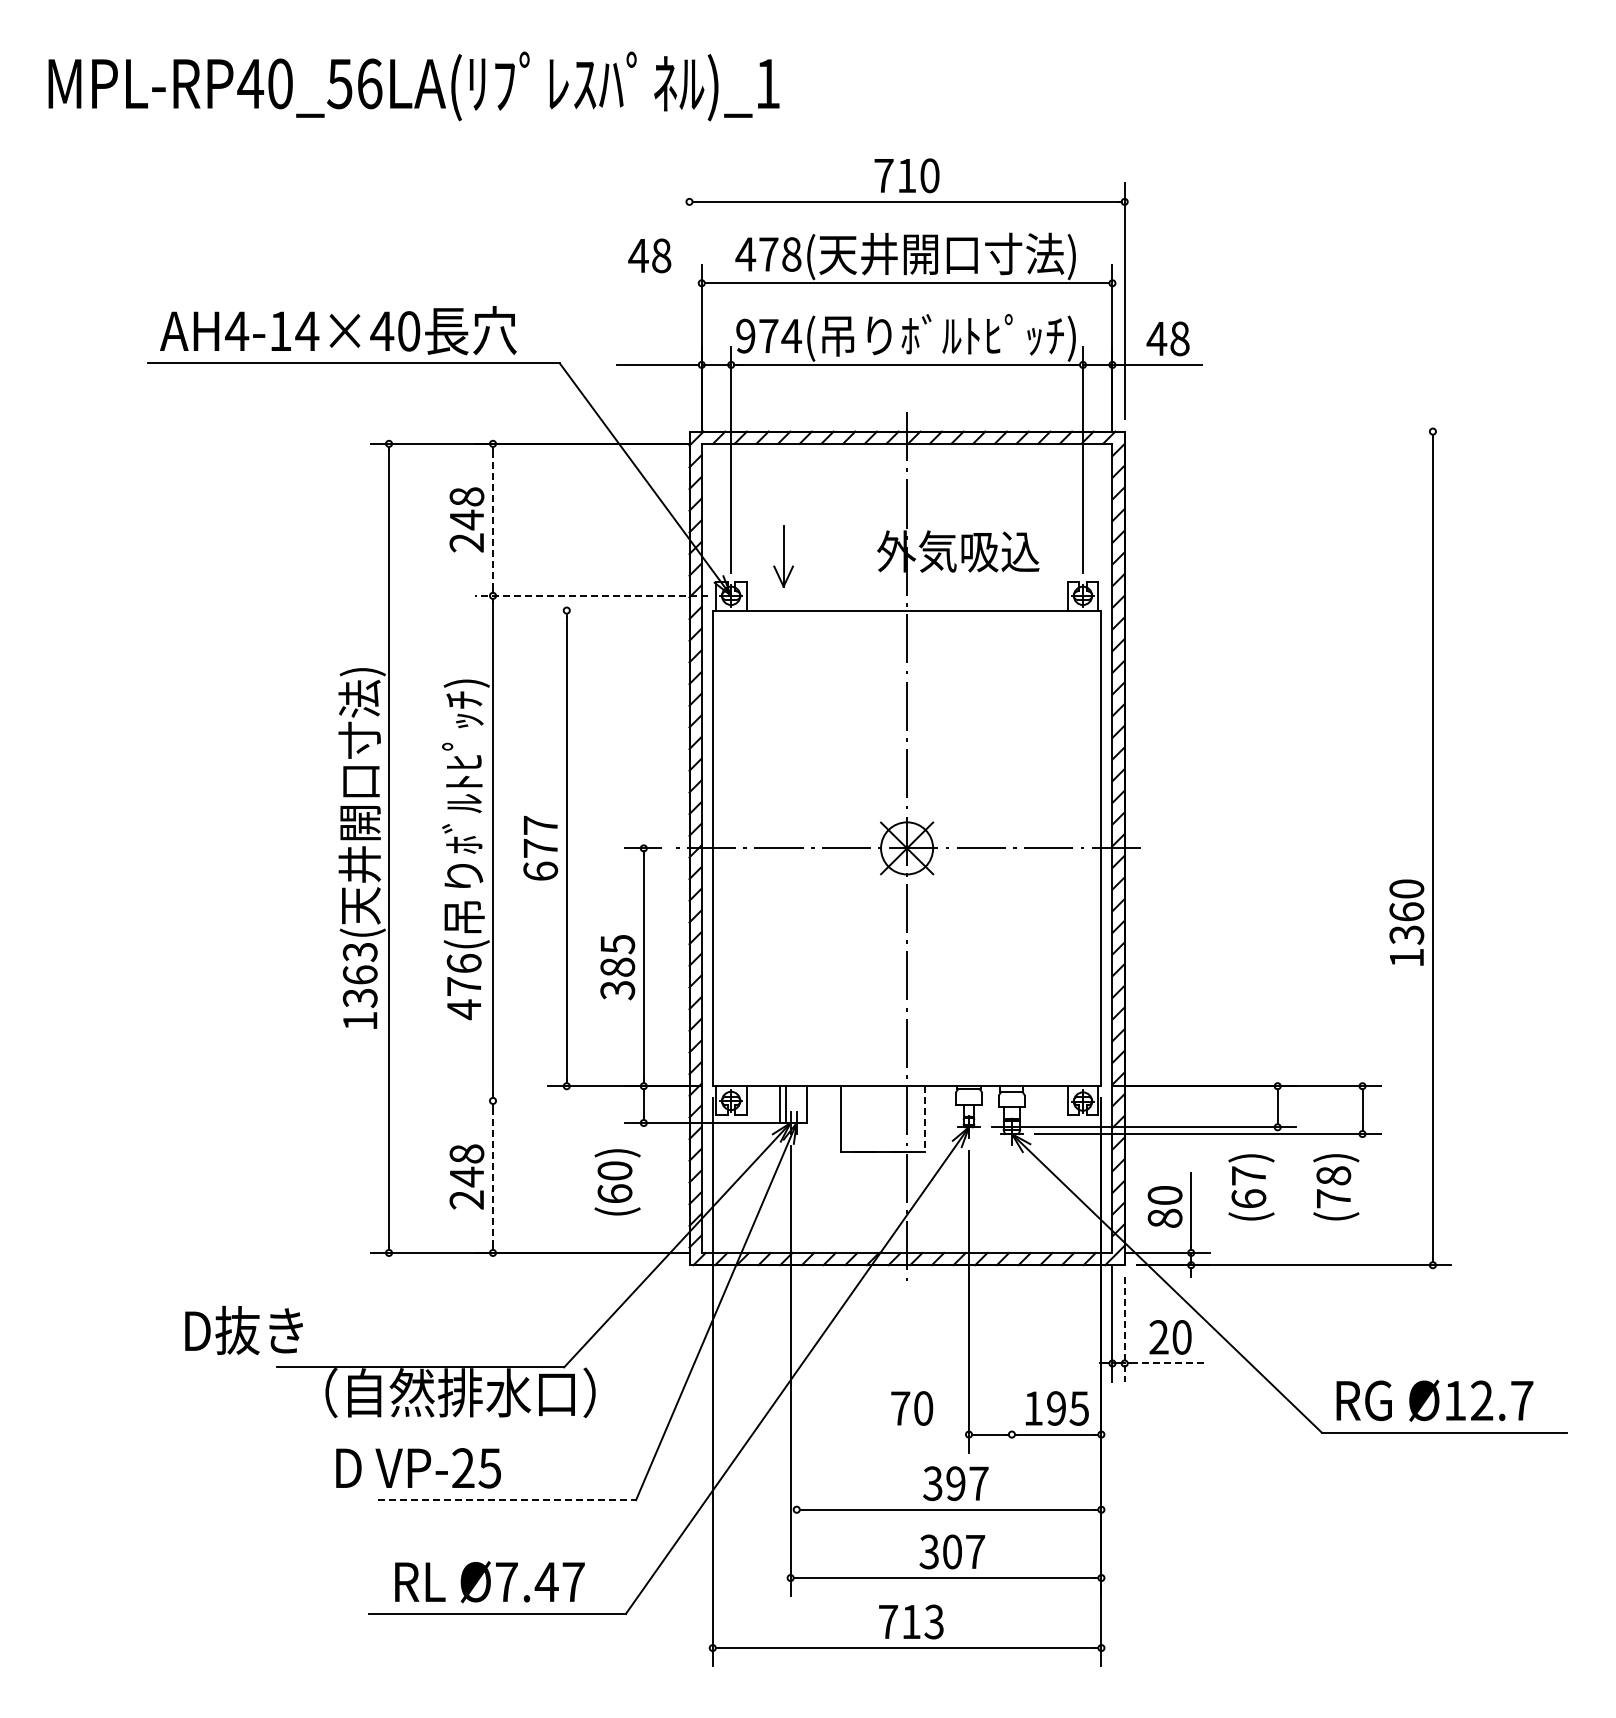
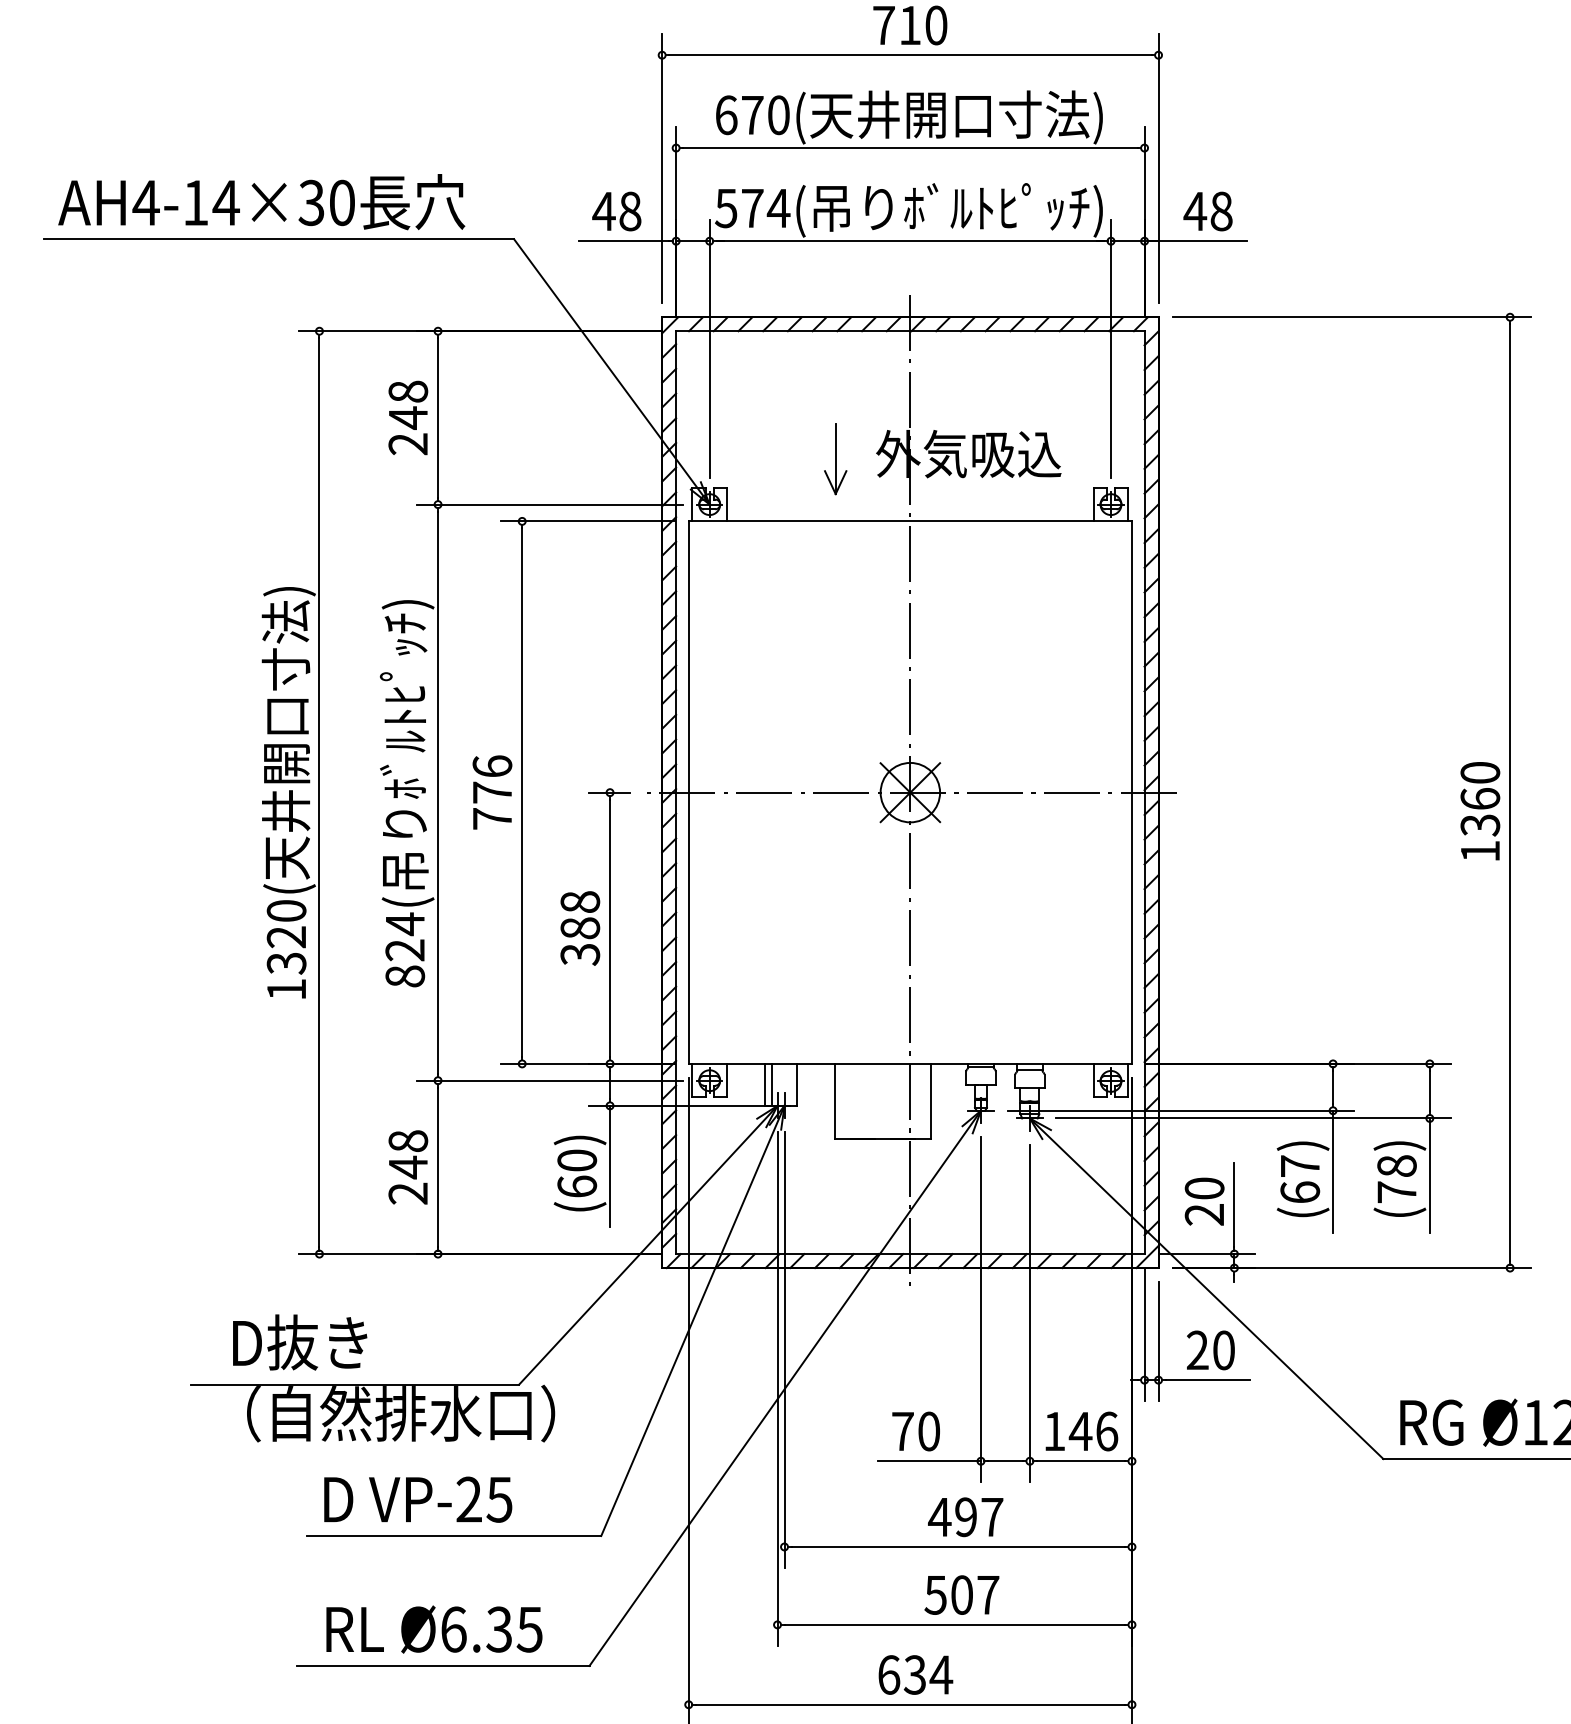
text: (768, 254) -> (752, 115), 478( -> 670(
text: (649, 255) -> (616, 211), moved
line: (689, 301) -> (662, 168), added
text: (382, 331) -> (312, 203), AH4-14×40 -> AH4-14×30
text: (745, 335) -> (726, 207), 974( -> 574(
line: (1293, 431) -> (1351, 317), added
line: (493, 519) -> (438, 417), dashed -> solid
part: (783, 556) -> (835, 459), moved
line: (591, 595) -> (550, 504), dashed -> solid
line: (624, 610) -> (588, 521), added
text: (540, 847) -> (492, 791), 677 -> 776
text: (1406, 922) -> (1479, 811), moved
text: (617, 944) -> (580, 902), 385 -> 388
text: (359, 963) -> (285, 923), 1363( -> 1320(
text: (463, 986) -> (404, 950), 476( -> 824(
line: (590, 1100) -> (549, 1080), added
line: (925, 1119) -> (931, 1101), dashed -> solid
line: (493, 1176) -> (438, 1166), dashed -> solid
line: (643, 1176) -> (609, 1166), added
line: (1277, 1180) -> (1332, 1171), added
line: (1362, 1184) -> (1429, 1176), added
text: (1164, 1217) -> (1203, 1213), 80 -> 20
line: (1011, 1304) -> (1029, 1312), added
text: (243, 1330) -> (299, 1342), moved
line: (1124, 1330) -> (1158, 1342), dashed -> solid
line: (796, 1337) -> (784, 1350), added
line: (1167, 1363) -> (1207, 1380), dashed -> solid
text: (1067, 1408) -> (1093, 1431), 195 -> 146
line: (923, 1434) -> (929, 1461), added
text: (418, 1468) -> (418, 1499), moved
text: (932, 1483) -> (939, 1517), 397 -> 497
line: (507, 1500) -> (454, 1536), dashed -> solid
text: (928, 1551) -> (934, 1594), 307 -> 507
text: (540, 1582) -> (492, 1629), Ø7.47 -> Ø6.35
text: (911, 1621) -> (915, 1674), 713 -> 634

